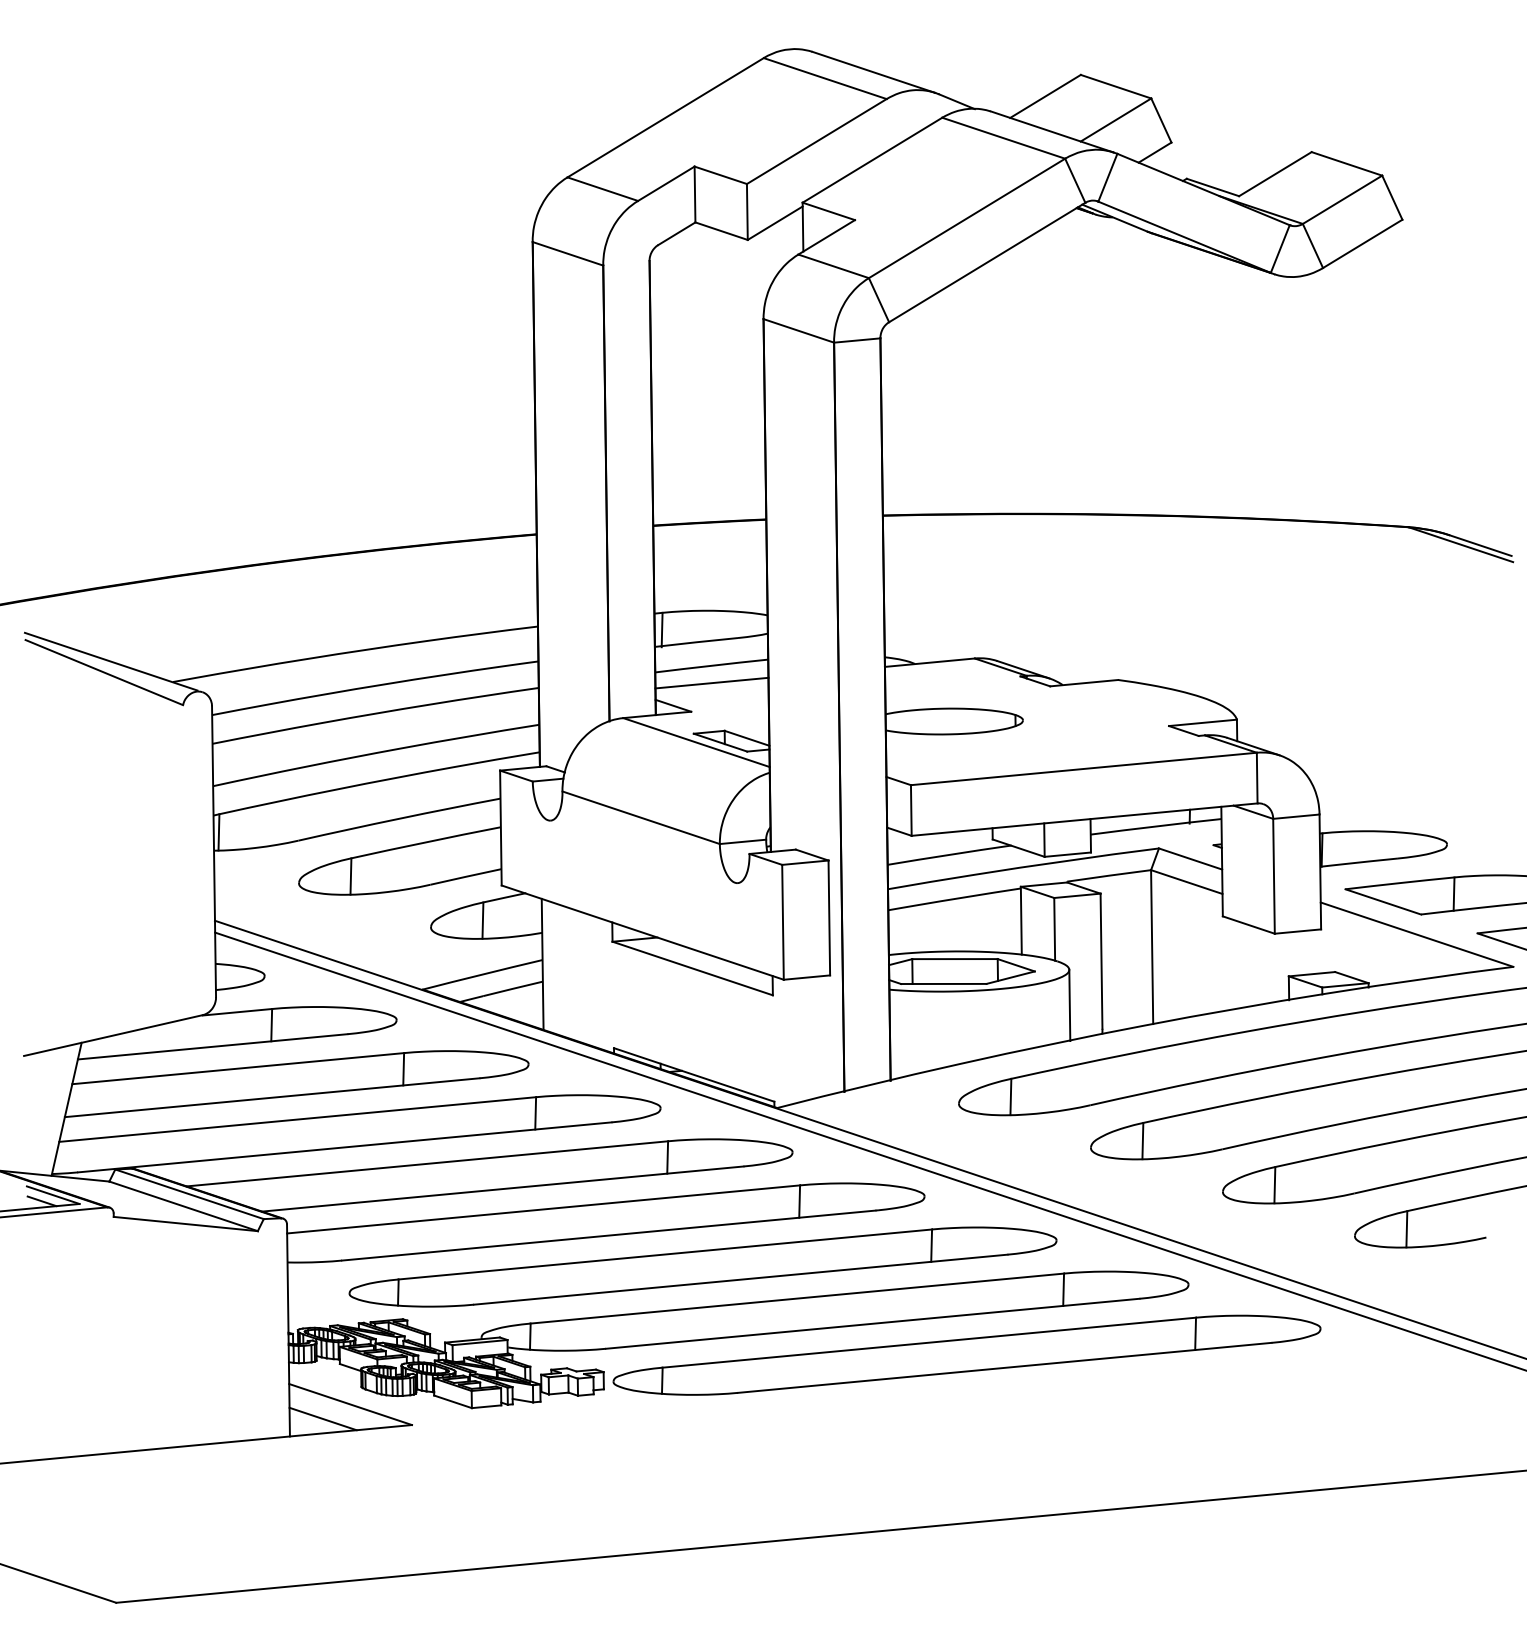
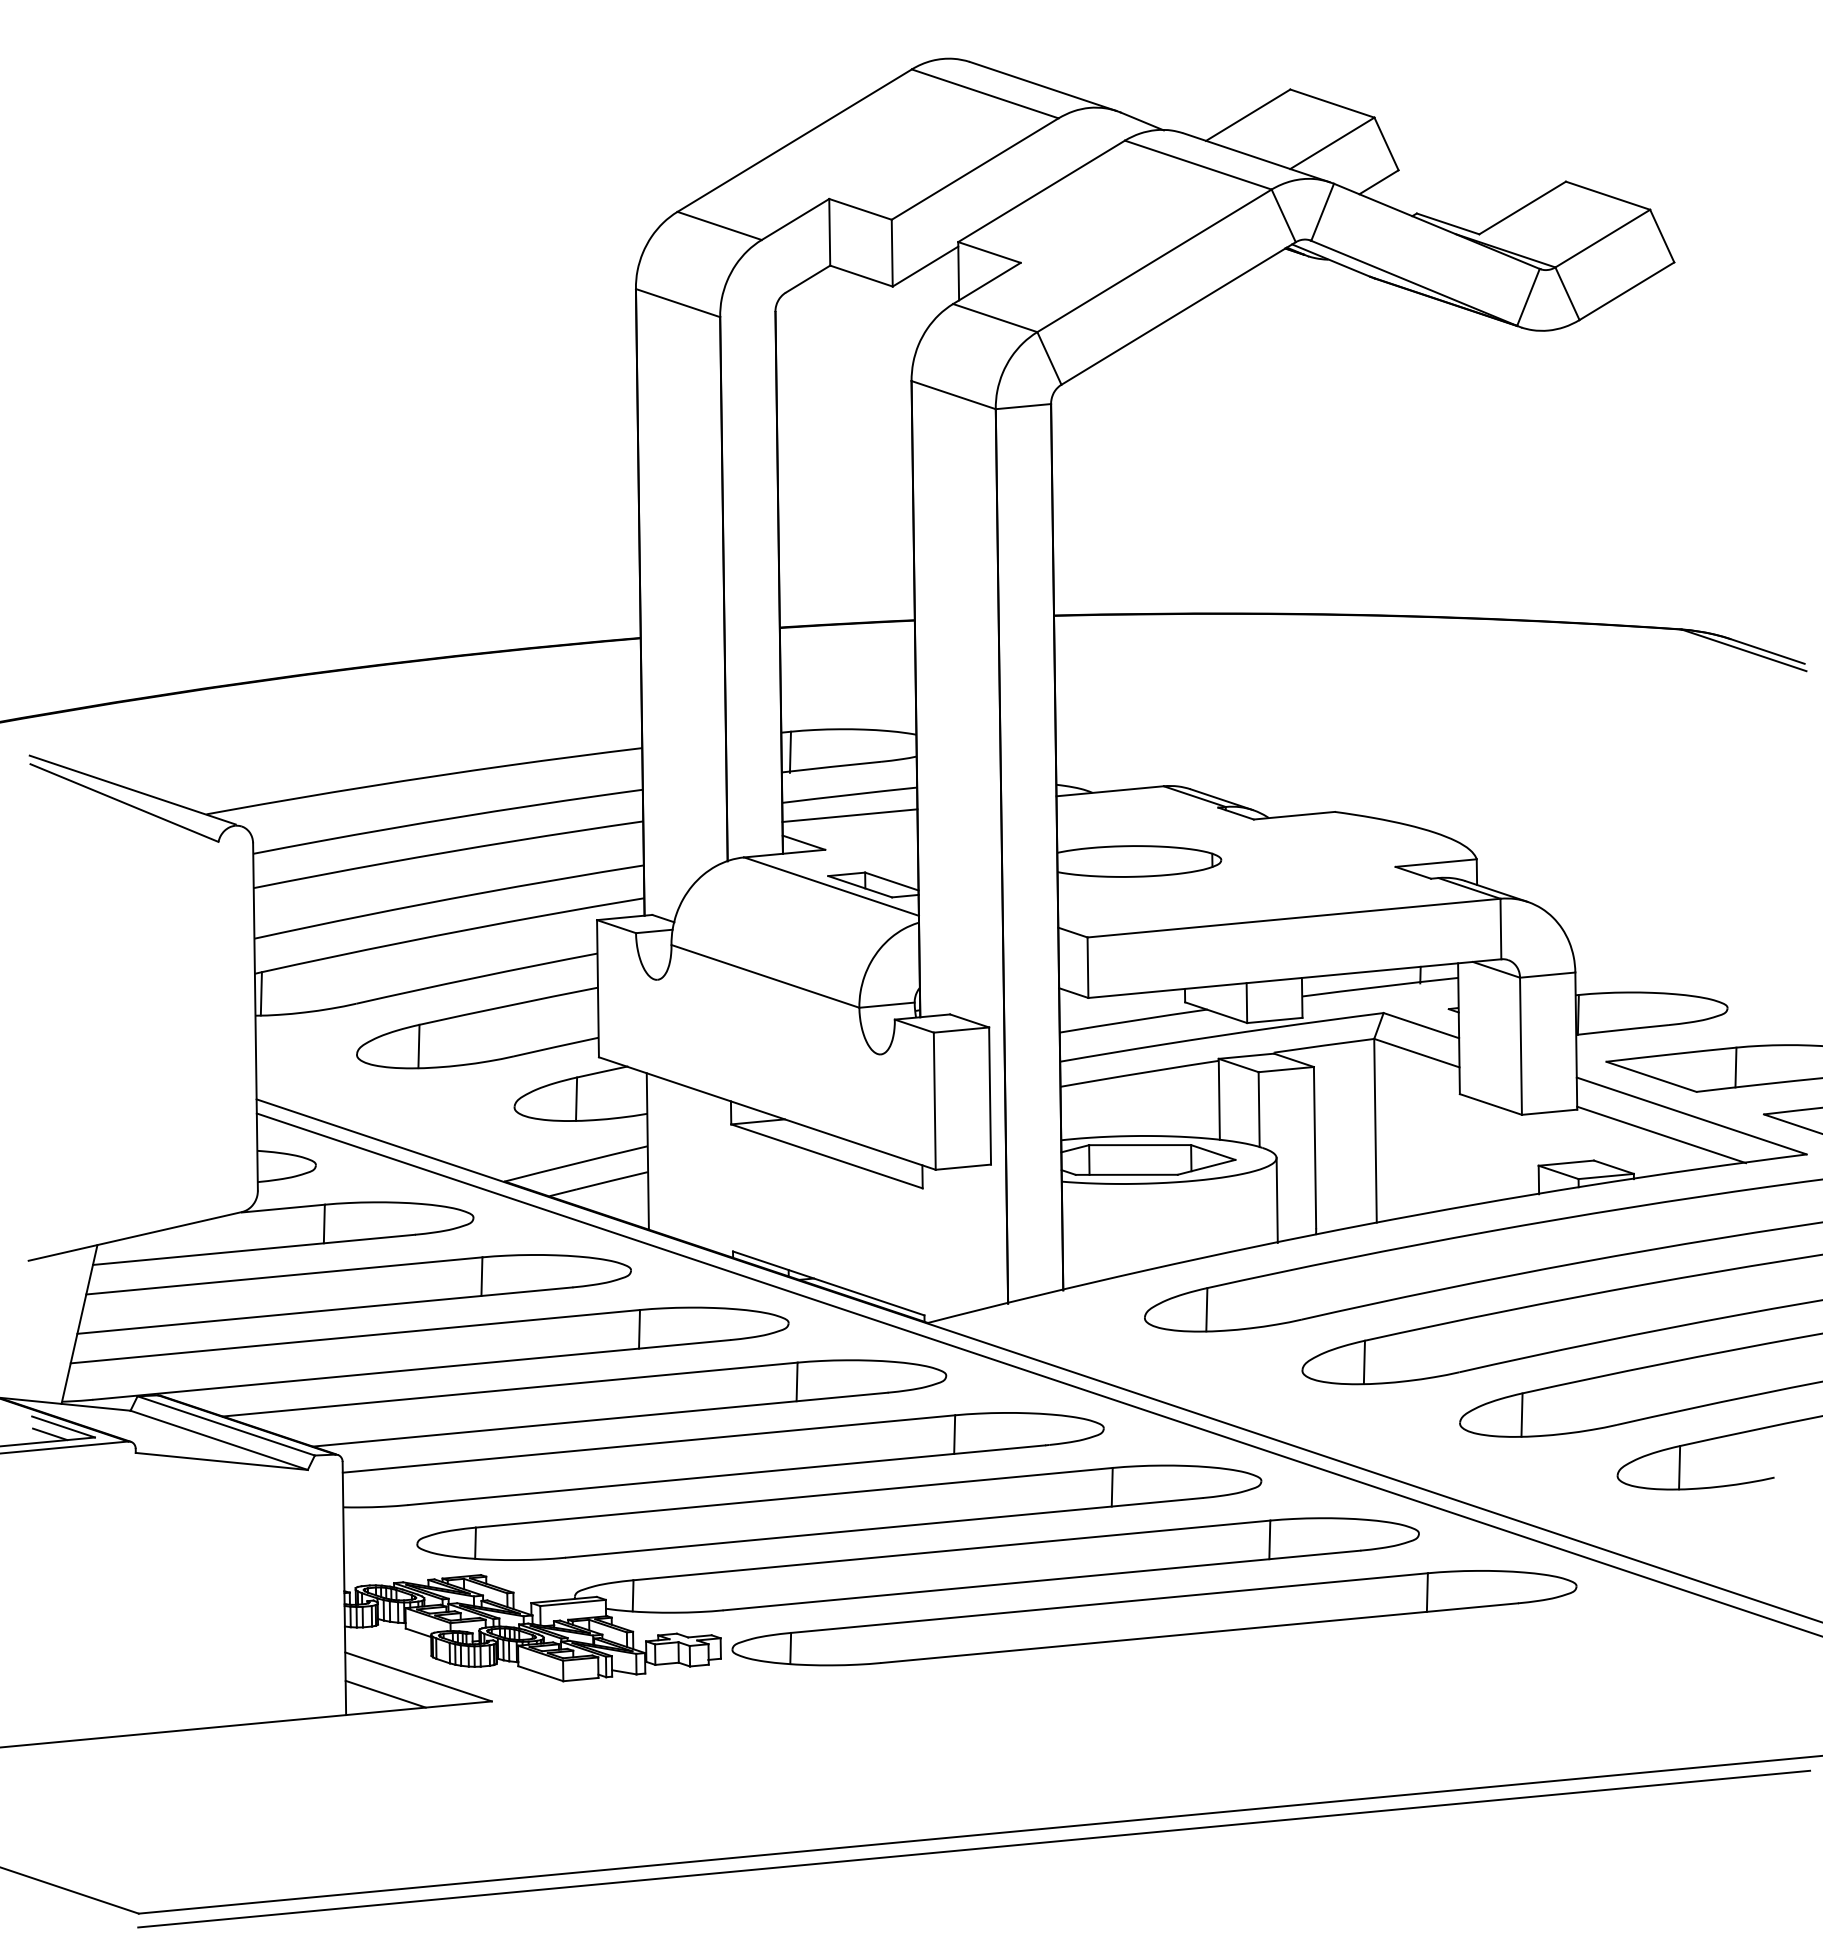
line: (1391, 950) -> (1661, 1134), added
line: (816, 1548) -> (974, 1848), added

